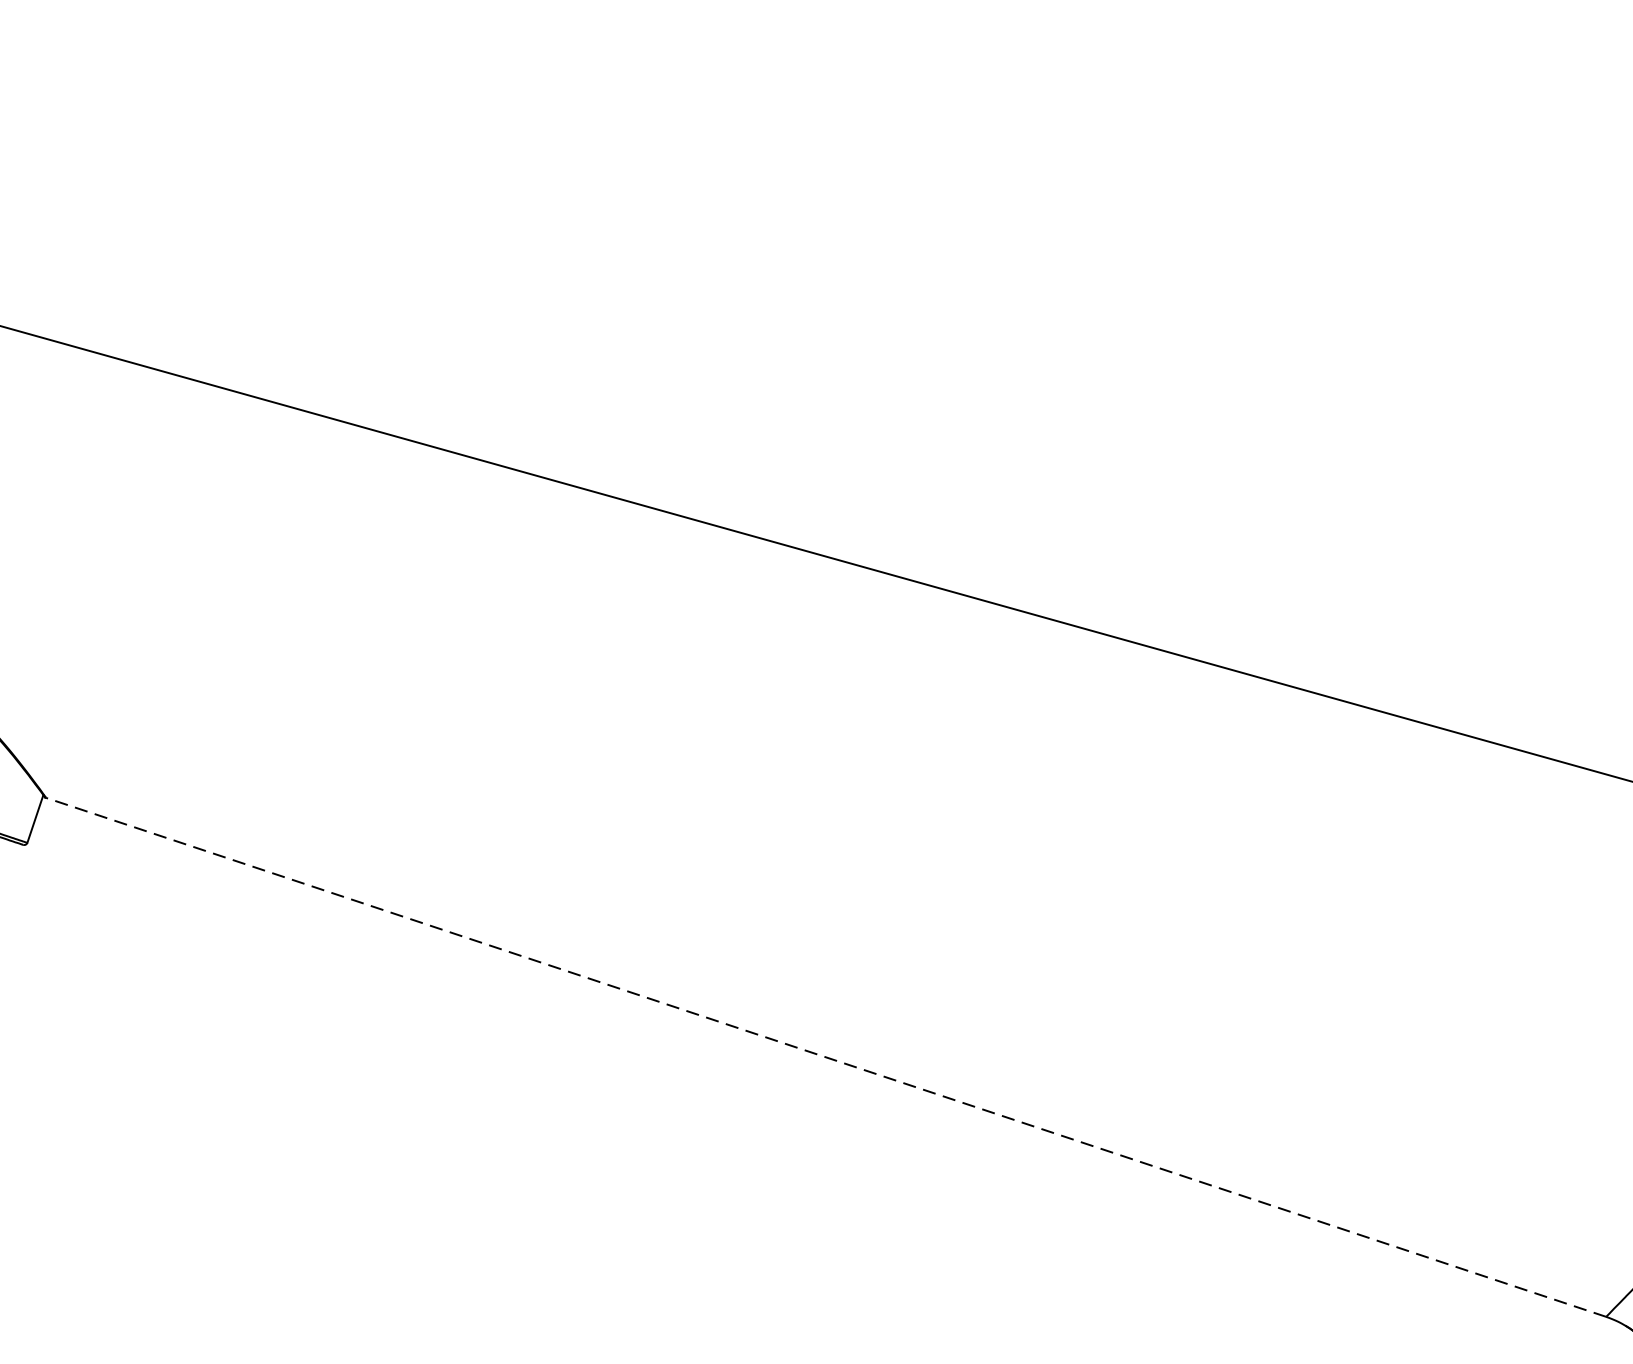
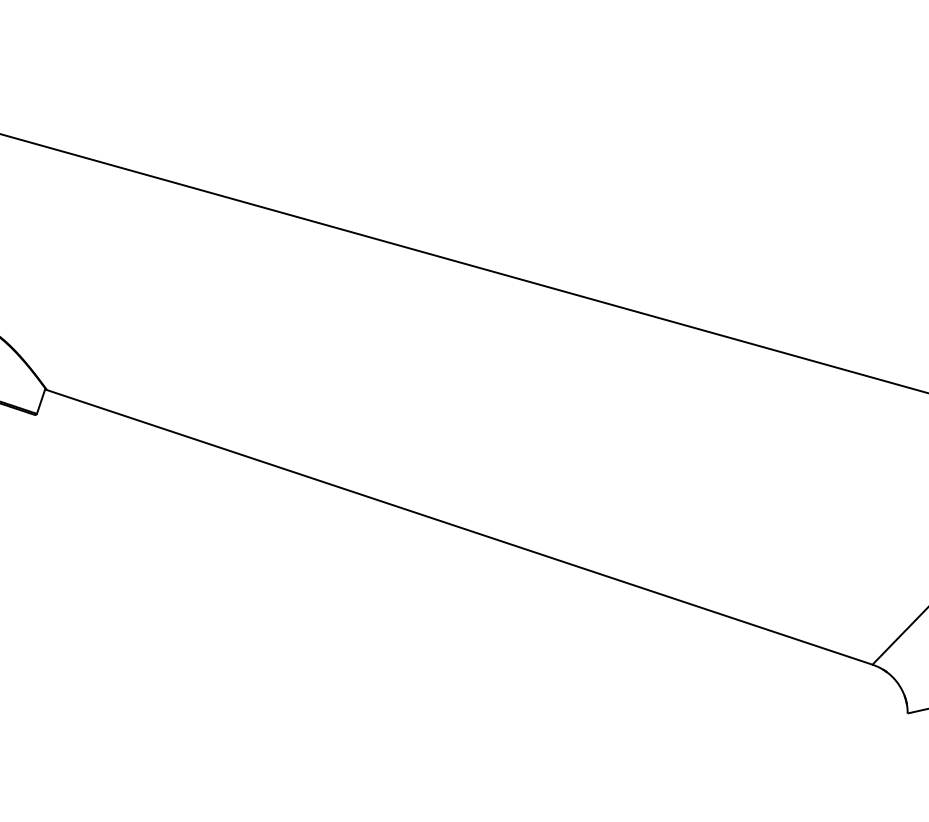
line: (825, 1057) -> (459, 527), dashed -> solid

